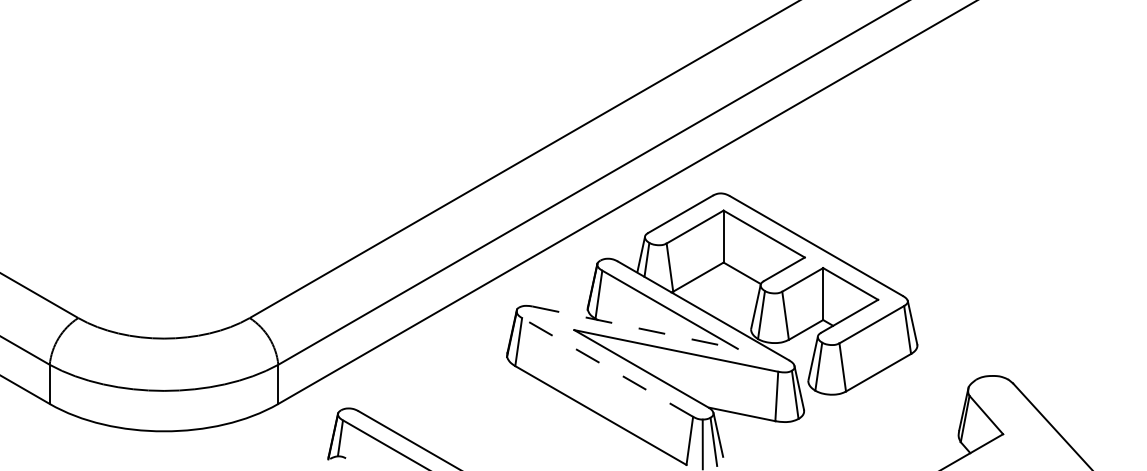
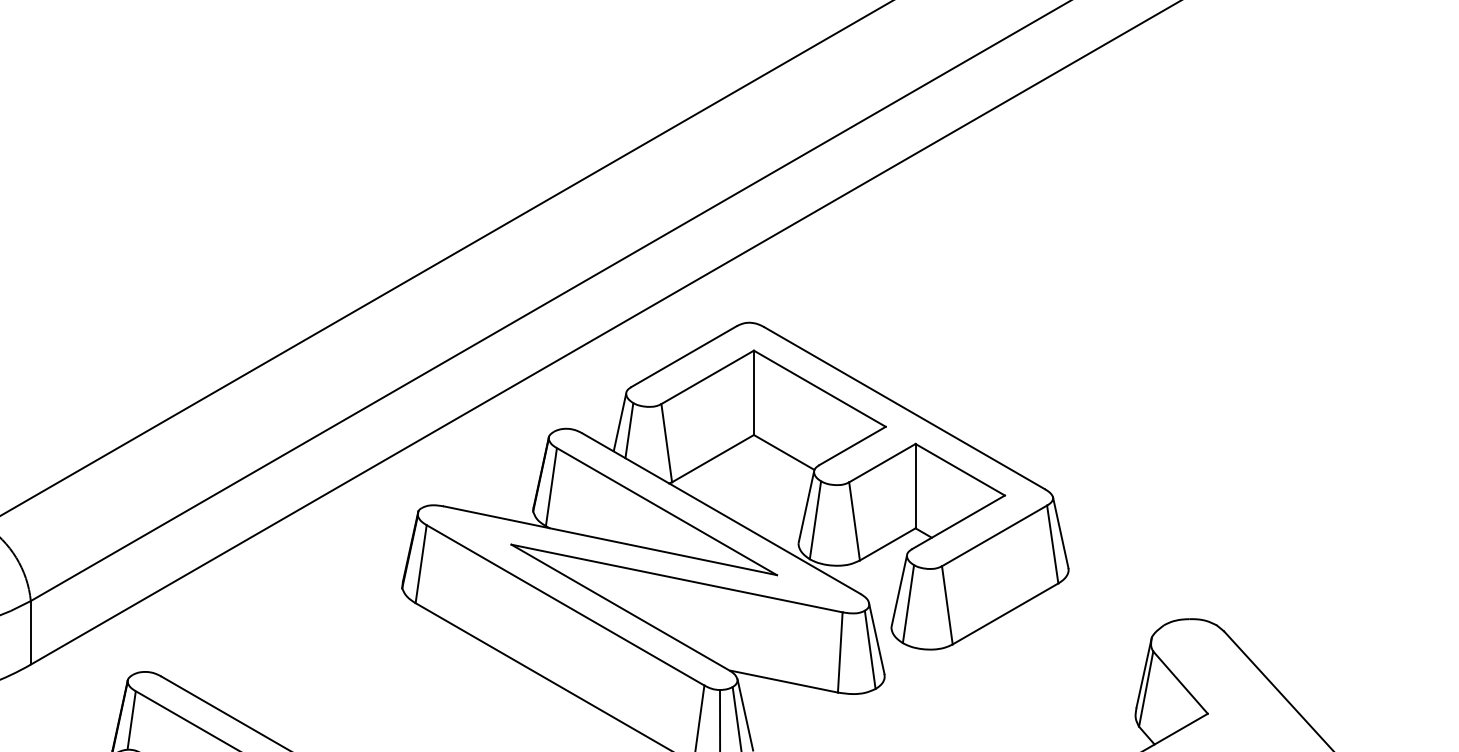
line: (635, 327) -> (610, 540), dashed -> solid
line: (607, 367) -> (565, 605), dashed -> solid

